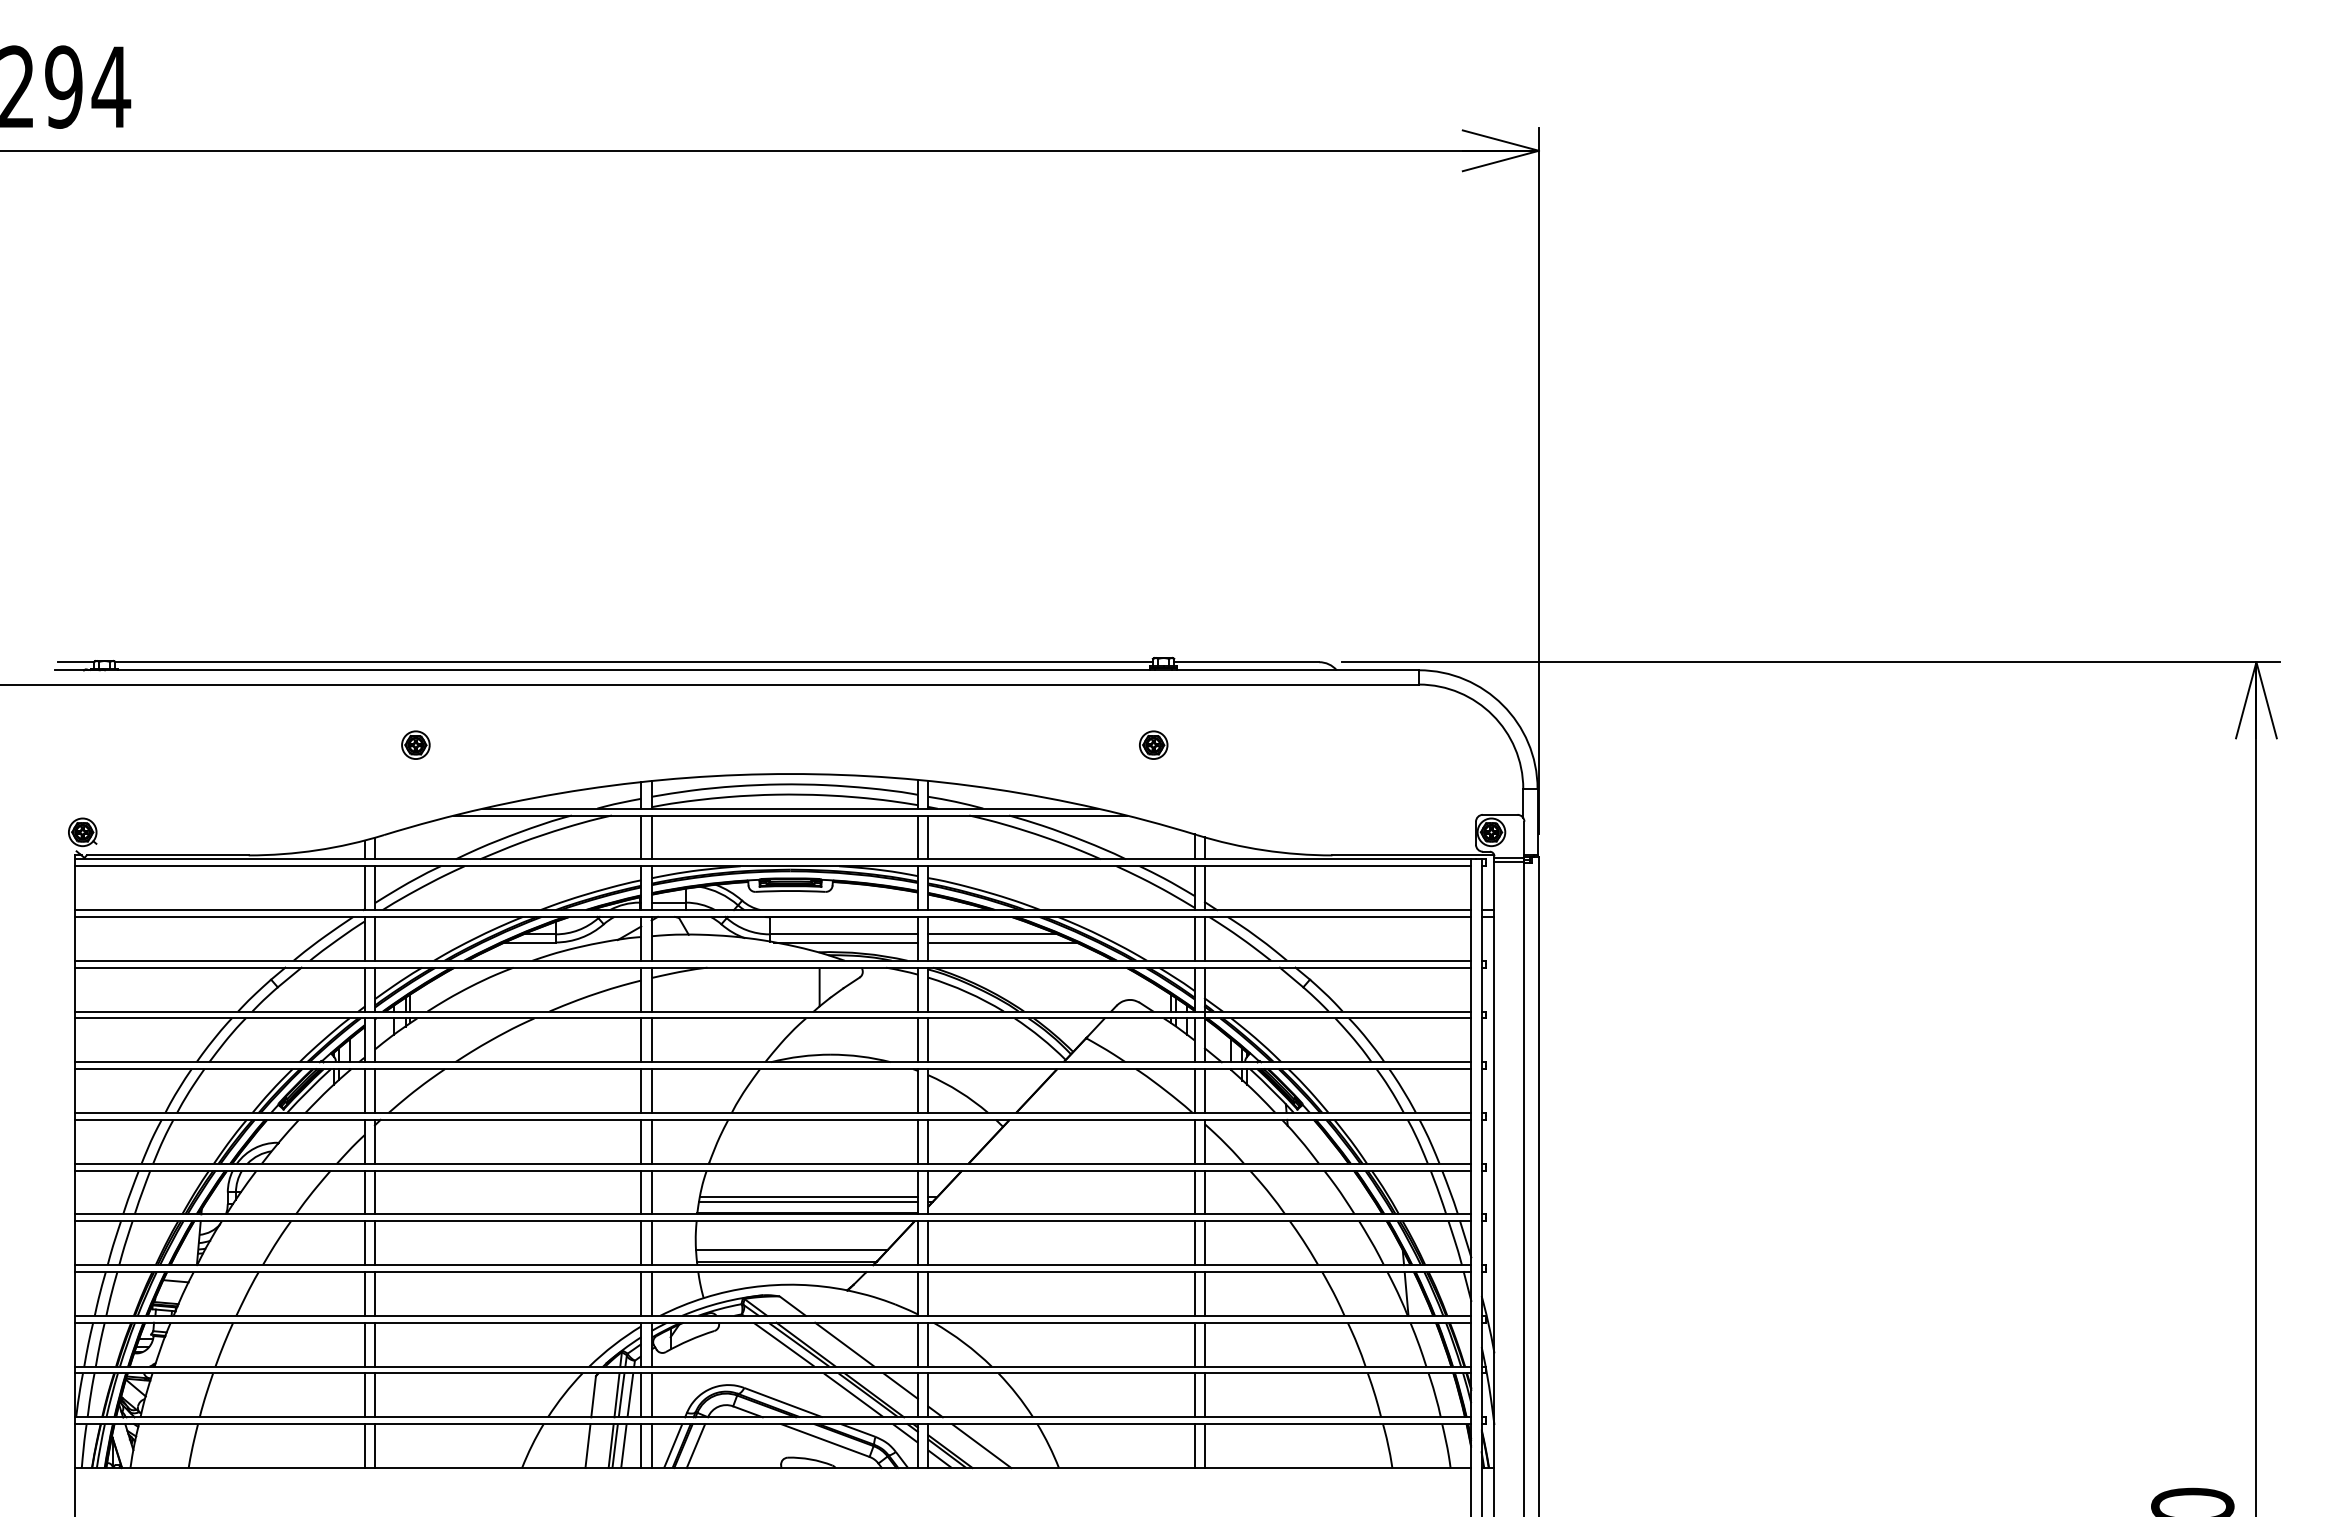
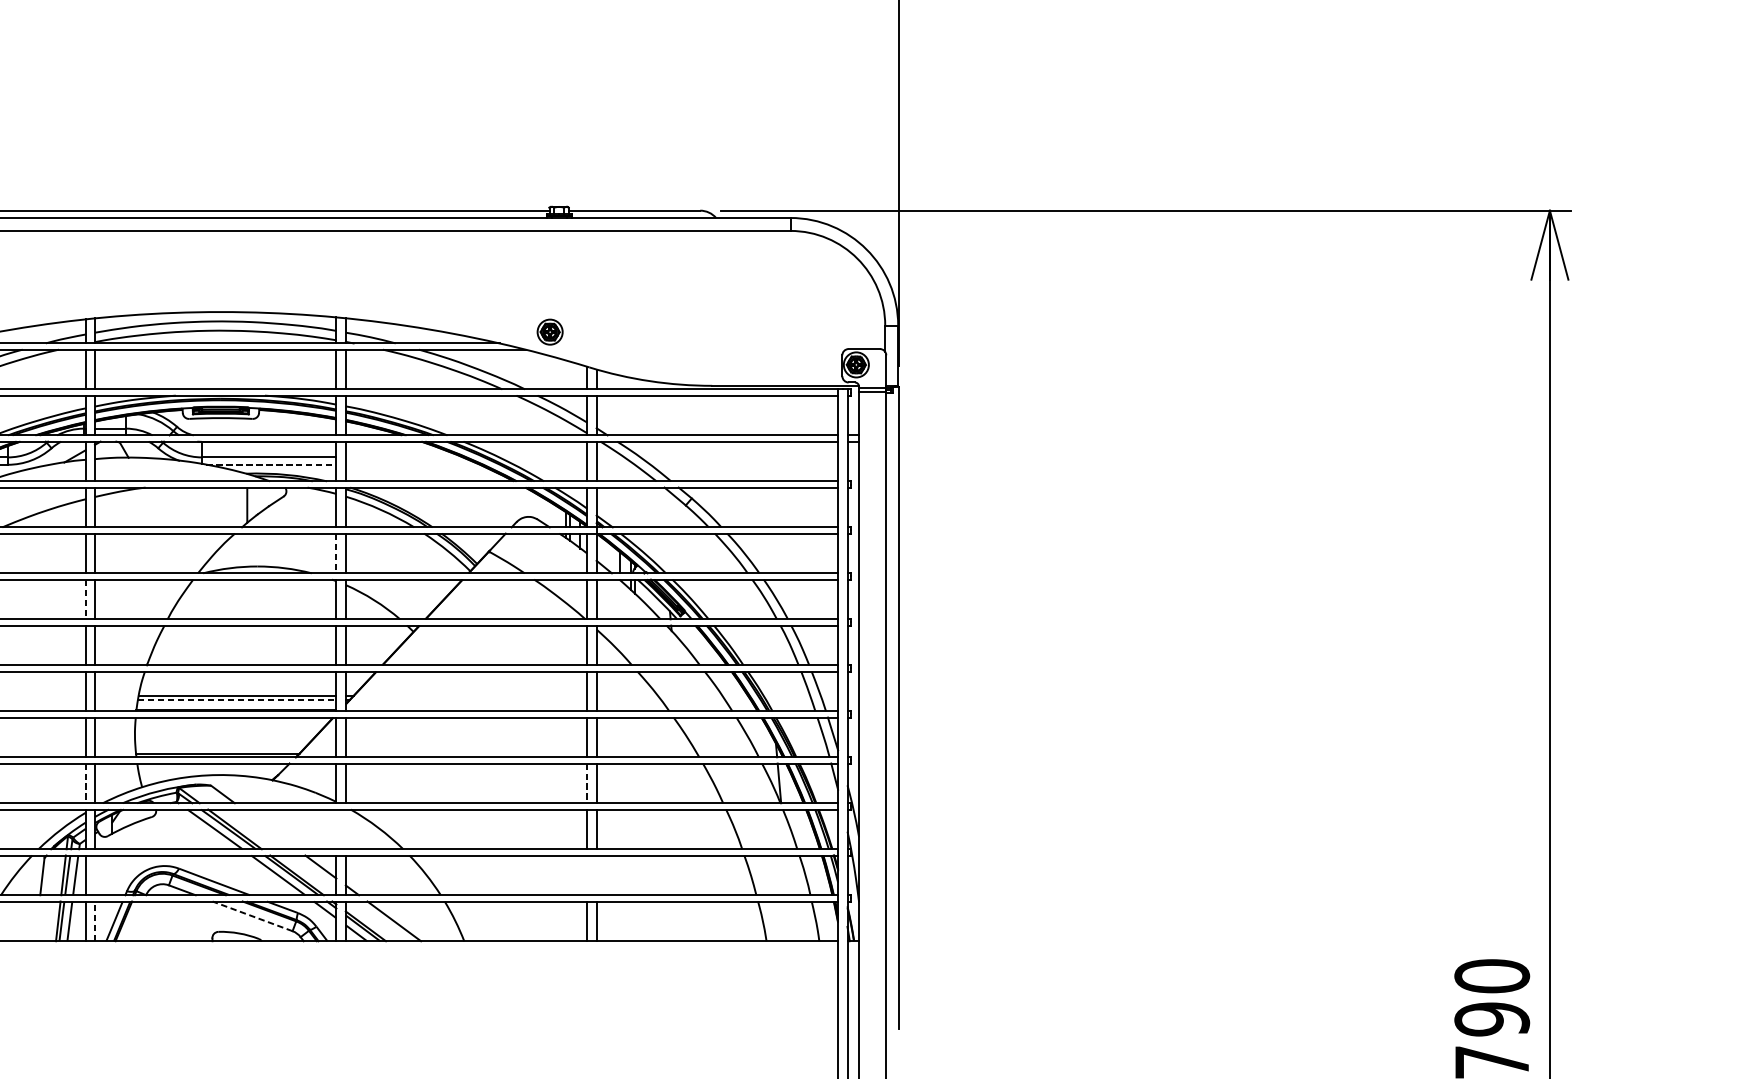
part: (1153, 744) -> (549, 331), moved
line: (992, 934) -> (404, 457), removed
line: (846, 942) -> (271, 464), solid -> dashed
line: (1002, 942) -> (413, 464), removed
line: (917, 1040) -> (336, 553), solid -> dashed
line: (641, 1091) -> (85, 599), solid -> dashed
line: (809, 1201) -> (238, 699), solid -> dashed
line: (791, 1250) -> (221, 744), removed
line: (641, 1293) -> (85, 783), solid -> dashed
line: (1194, 1293) -> (587, 783), solid -> dashed
line: (844, 1344) -> (269, 829), removed
line: (917, 1344) -> (336, 829), removed
line: (928, 1344) -> (346, 829), removed
line: (651, 1395) -> (94, 875), removed
line: (1194, 1395) -> (587, 875), removed
line: (1204, 1395) -> (596, 875), removed
line: (825, 1440) -> (252, 916), solid -> dashed
line: (587, 1446) -> (36, 921), removed
line: (651, 1446) -> (94, 921), solid -> dashed
line: (695, 1446) -> (134, 921), removed

